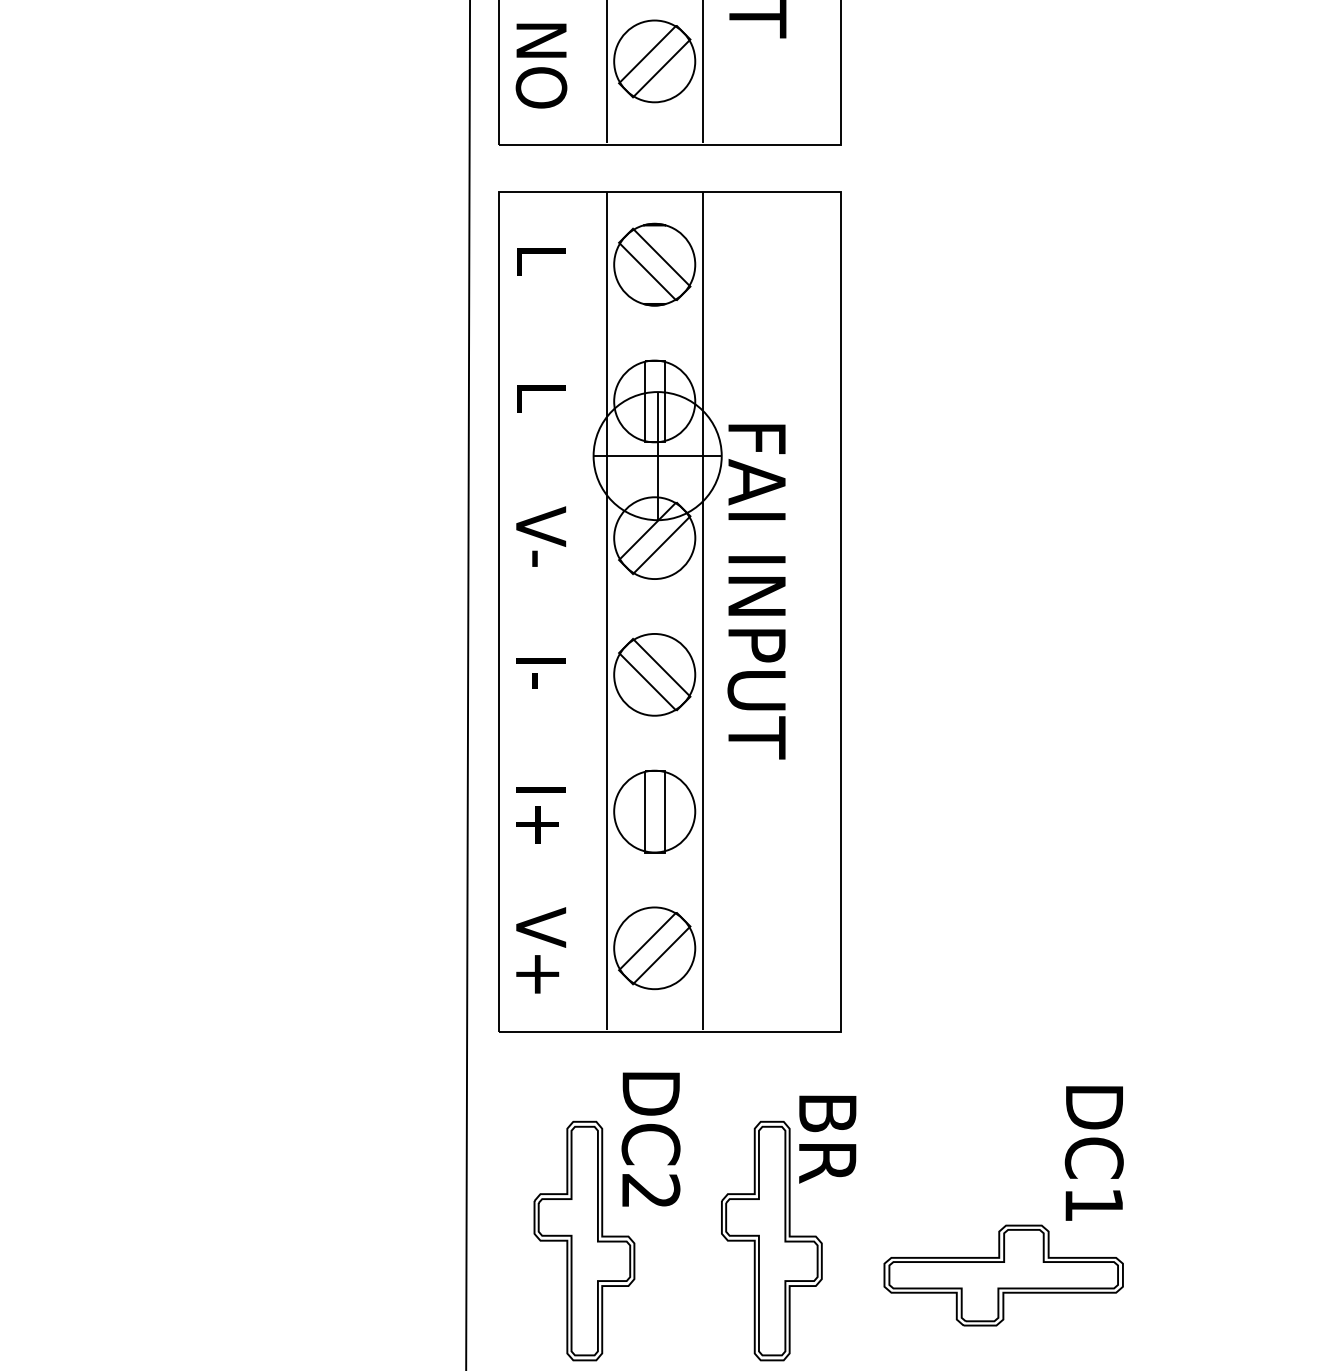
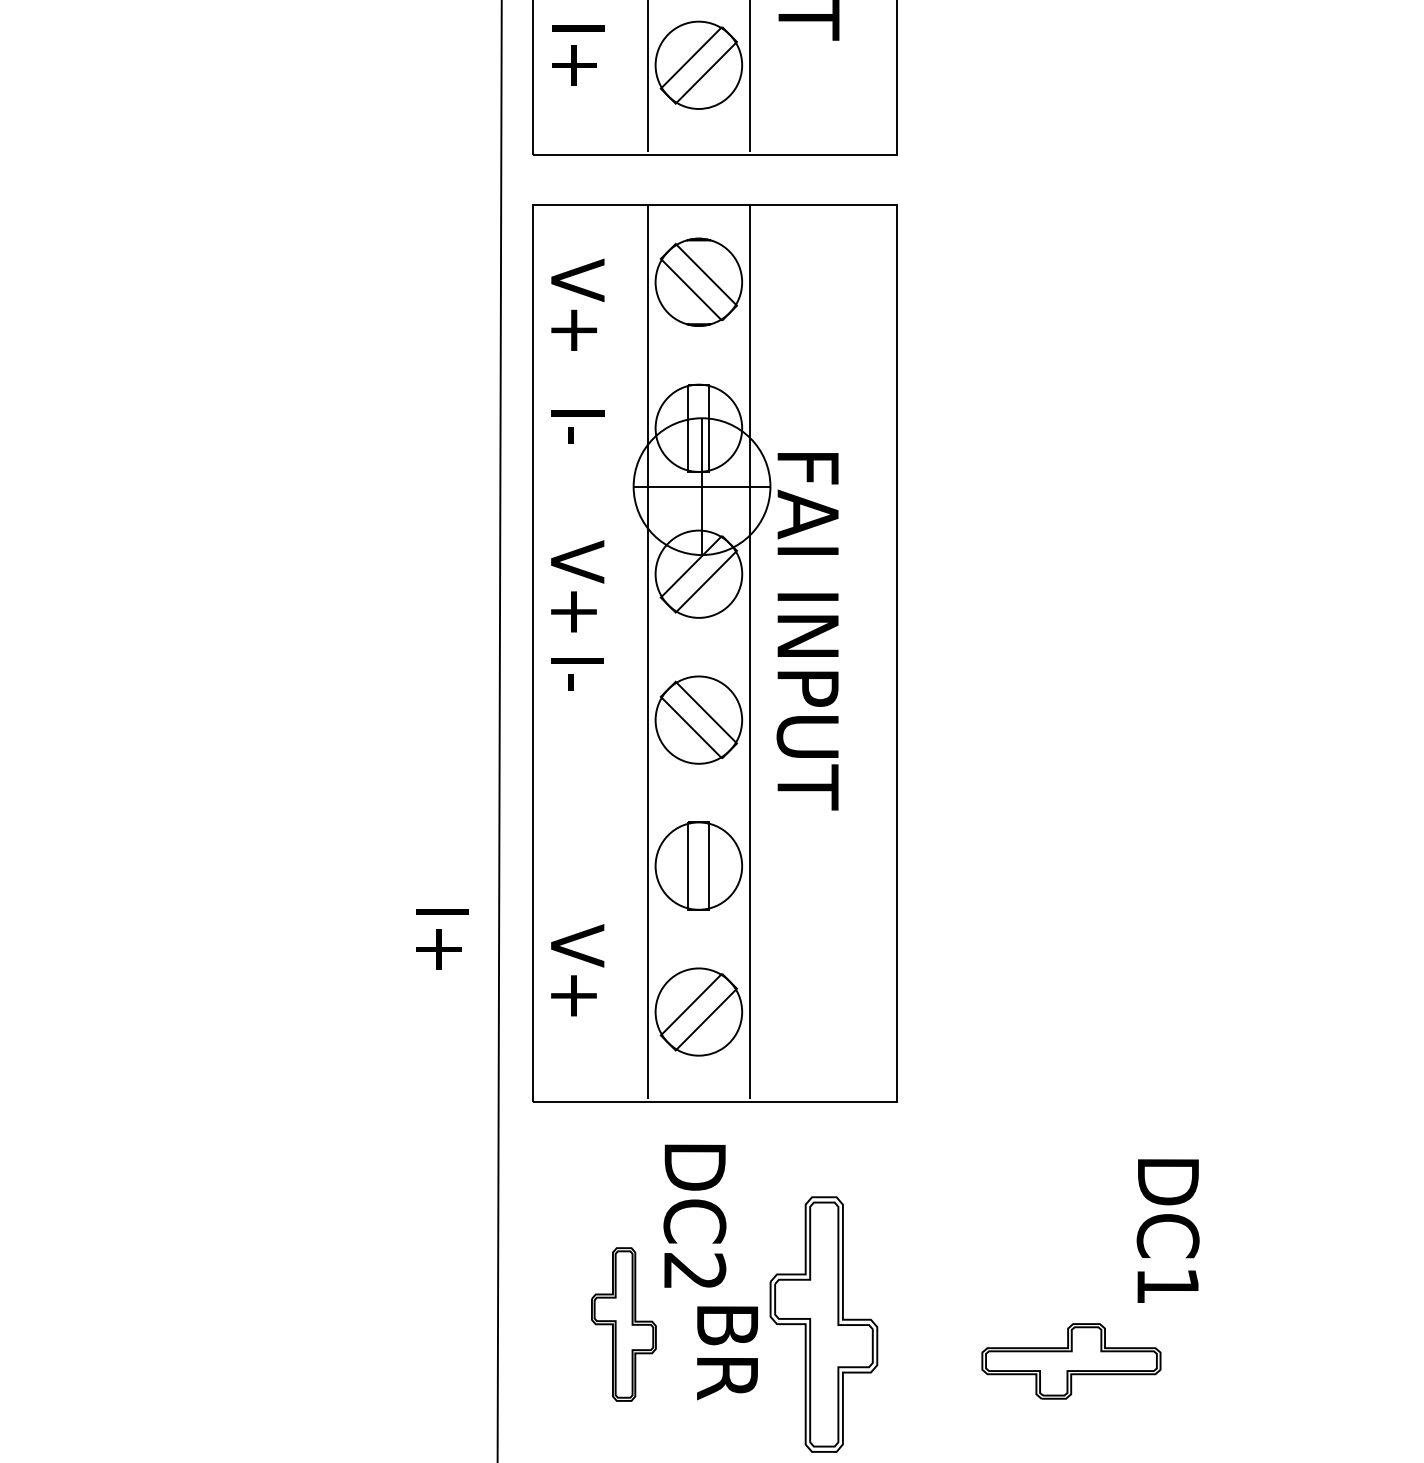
text: (541, 66) -> (577, 70), NO -> I+
text: (541, 285) -> (577, 304), L -> V+
text: (526, 403) -> (562, 430), L -> I-
text: (537, 571) -> (573, 609), V- -> V+
text: (541, 673) -> (577, 674), moved
text: (541, 815) -> (442, 939), moved
text: (541, 950) -> (577, 970), moved
text: (827, 1139) -> (727, 1353), moved
part: (584, 1241) -> (623, 1324), size x0.6
part: (1003, 1275) -> (1071, 1361), size x0.7

